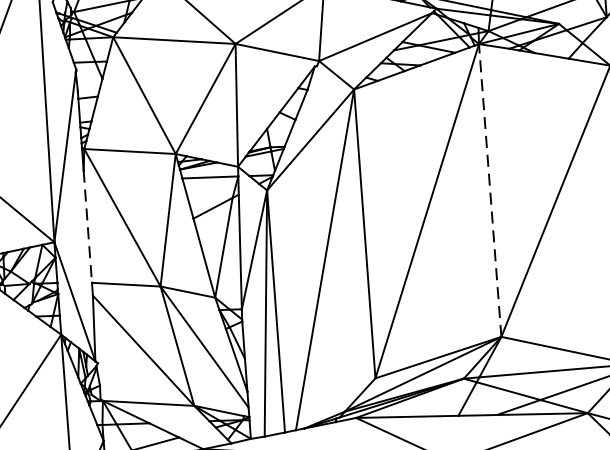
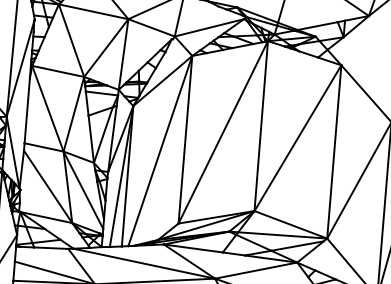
line: (490, 189) -> (261, 125), dashed -> solid
line: (88, 226) -> (27, 110), dashed -> solid

